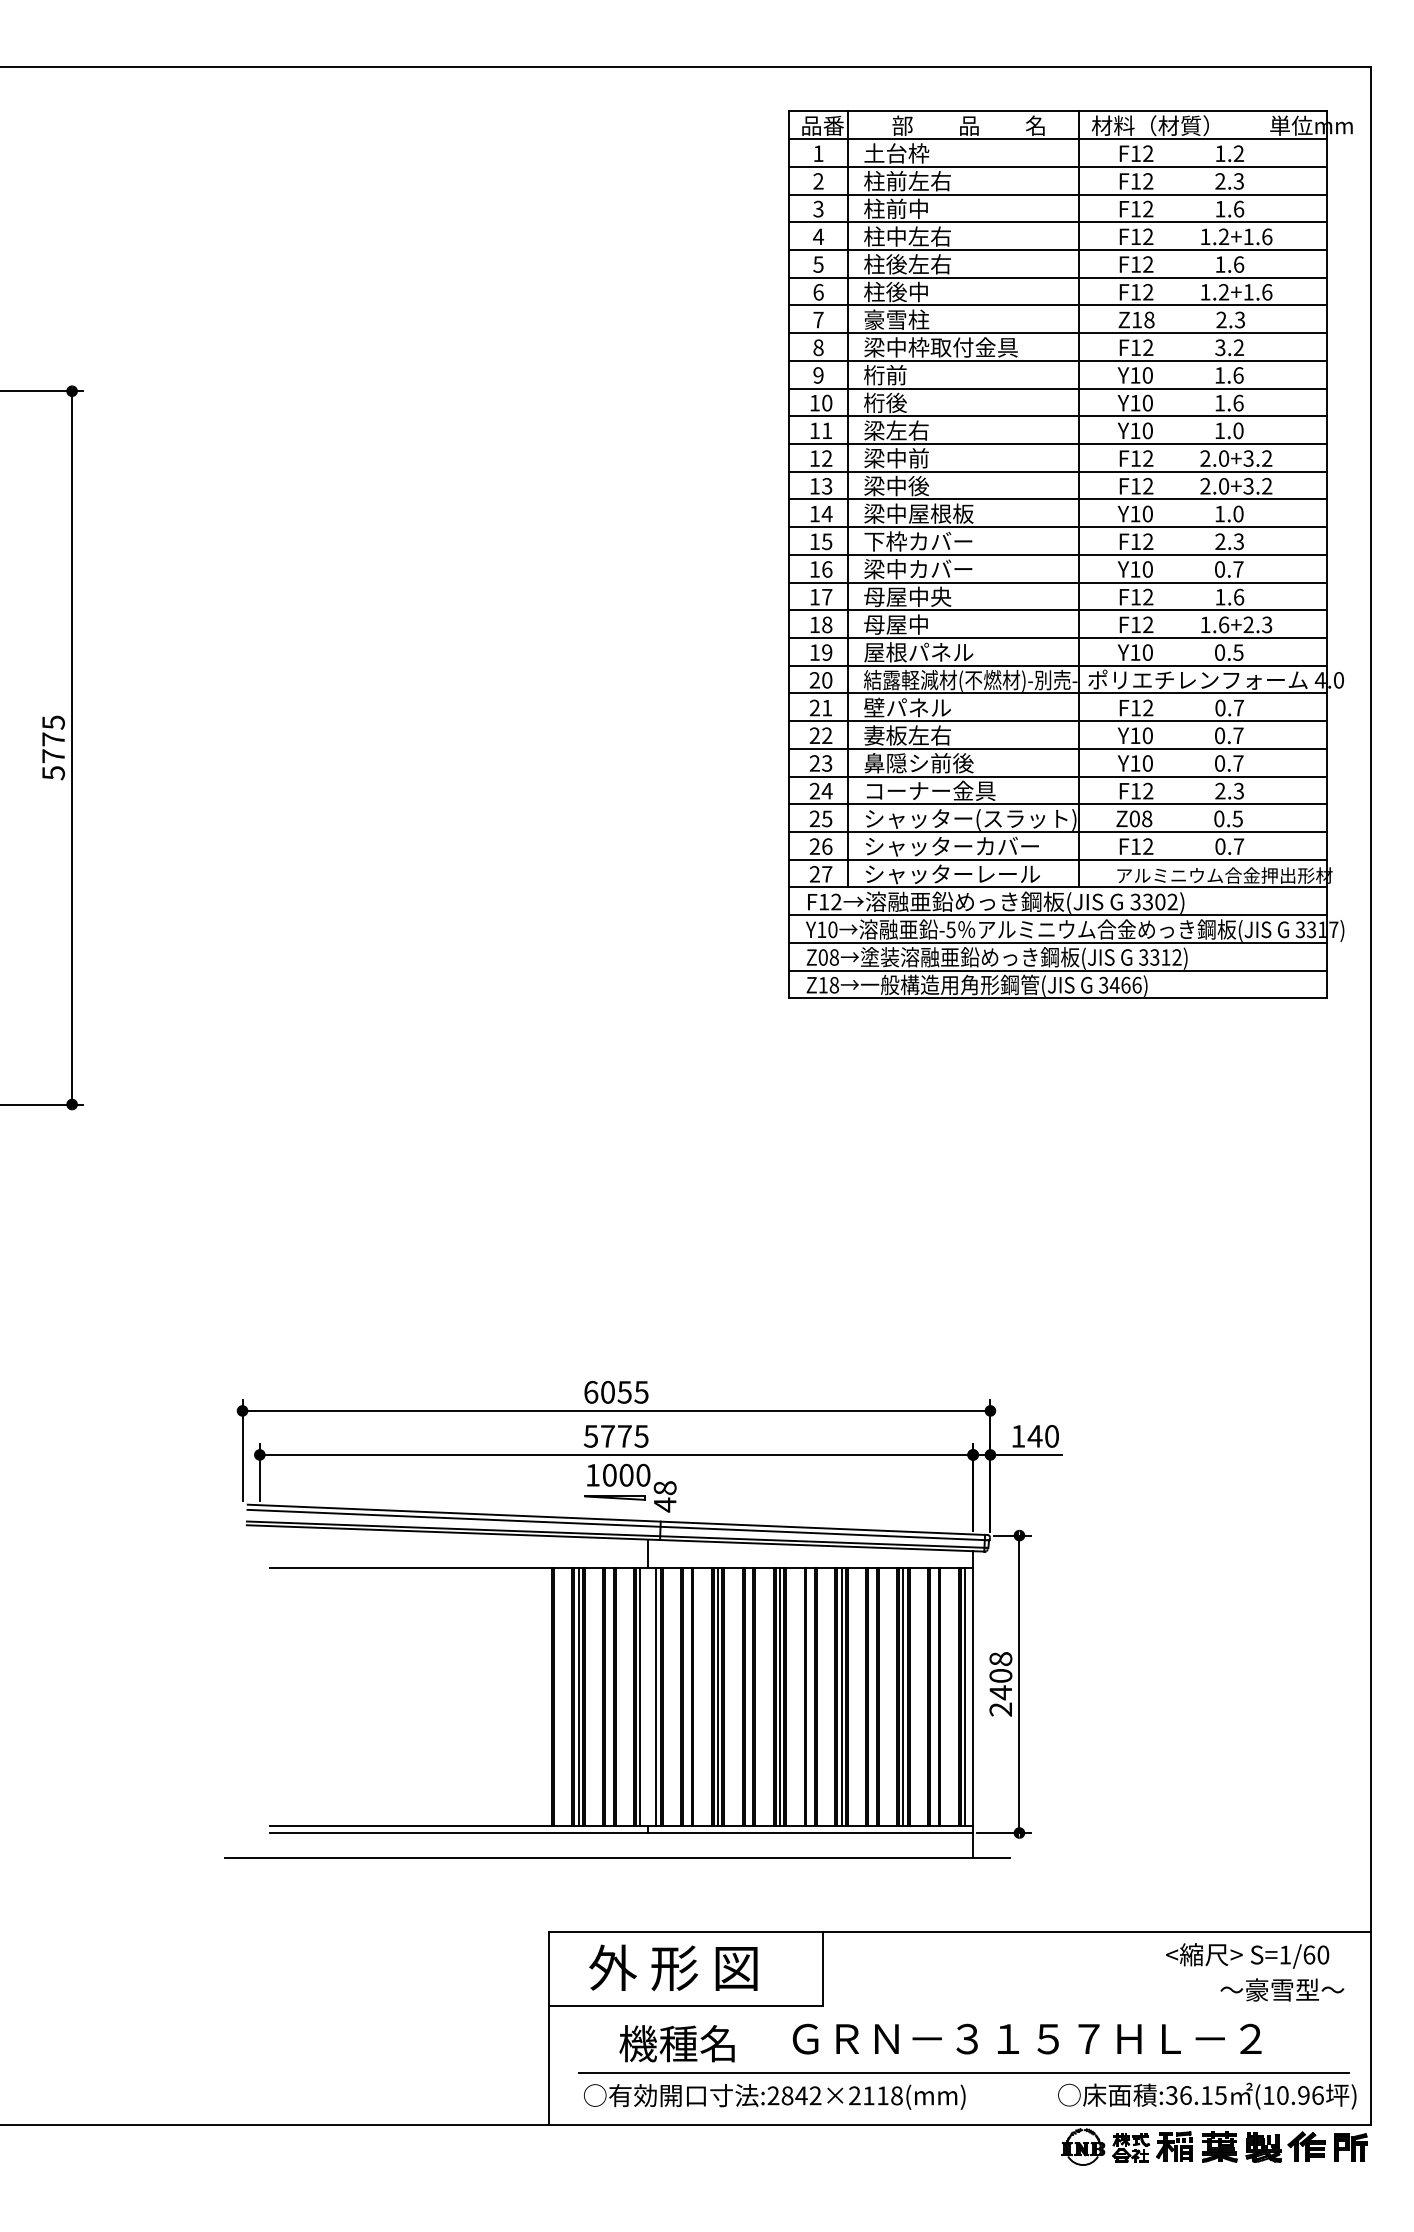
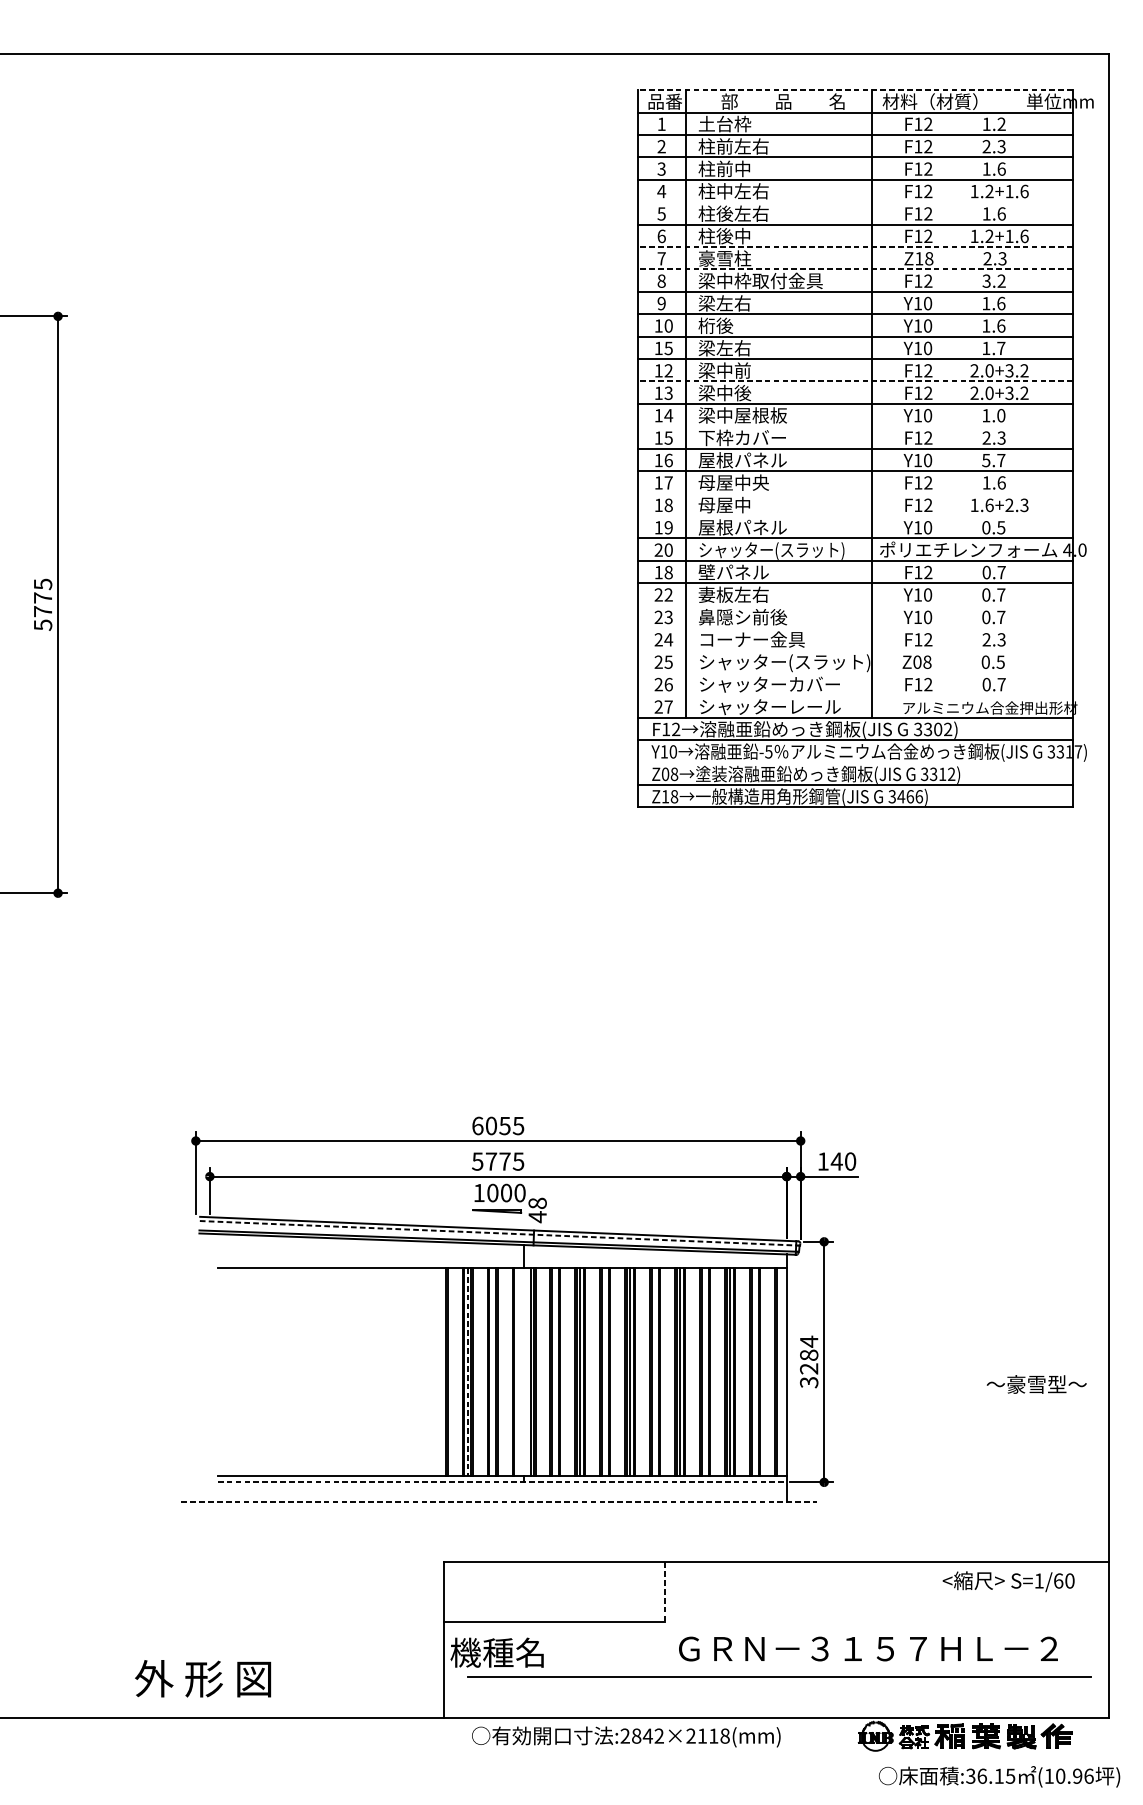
line: (1057, 111) -> (854, 90), solid -> dashed
line: (1057, 250) -> (854, 202), removed
line: (1057, 305) -> (854, 247), solid -> dashed
line: (1057, 333) -> (854, 269), solid -> dashed
text: (896, 375) -> (724, 303), 桁前 -> 梁左右
text: (827, 430) -> (668, 348), 11 -> 15
text: (1238, 430) -> (1001, 348), 1.0 -> 1.7
line: (1057, 471) -> (854, 381), solid -> dashed
line: (1057, 527) -> (854, 426), removed
text: (918, 569) -> (742, 460), 梁中カバー -> 屋根パネル
text: (1219, 569) -> (985, 460), 0.7 -> 5.7
line: (1057, 610) -> (854, 493), removed
line: (1057, 638) -> (854, 516), removed
text: (970, 680) -> (784, 550), 結露軽減材(不燃材)-別売- -> シャッター(スラット)
text: (820, 707) -> (663, 572), 21 -> 18
line: (1057, 748) -> (854, 605), removed
line: (1057, 776) -> (854, 627), removed
line: (1057, 804) -> (854, 650), removed
line: (1057, 832) -> (854, 673), removed
line: (1057, 859) -> (854, 695), removed
line: (1057, 942) -> (854, 762), removed
line: (616, 1525) -> (498, 1233), solid -> dashed
text: (1000, 1683) -> (808, 1361), 2408 -> 3284
line: (578, 1696) -> (467, 1371), solid -> dashed
line: (640, 1696) -> (517, 1371), removed
line: (965, 1696) -> (780, 1371), removed
line: (621, 1833) -> (502, 1482), solid -> dashed
line: (617, 1857) -> (499, 1502), solid -> dashed
text: (673, 1967) -> (203, 1678), moved
line: (823, 1969) -> (665, 1592), solid -> dashed
text: (1282, 1989) -> (1036, 1384), moved
text: (1027, 2038) -> (868, 1648), moved
text: (676, 2043) -> (496, 1652), moved
text: (1207, 2095) -> (999, 1776), moved
text: (774, 2096) -> (626, 1736), moved
part: (1350, 2147) -> (1091, 1736), removed

